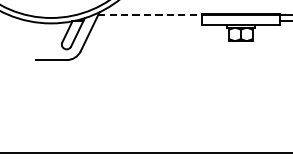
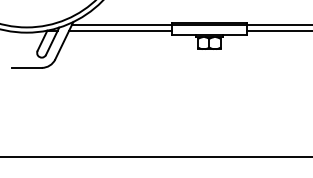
line: (150, 14) -> (122, 24), dashed -> solid
line: (148, 21) -> (120, 30), added

